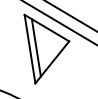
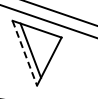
line: (29, 49) -> (24, 53), solid -> dashed

